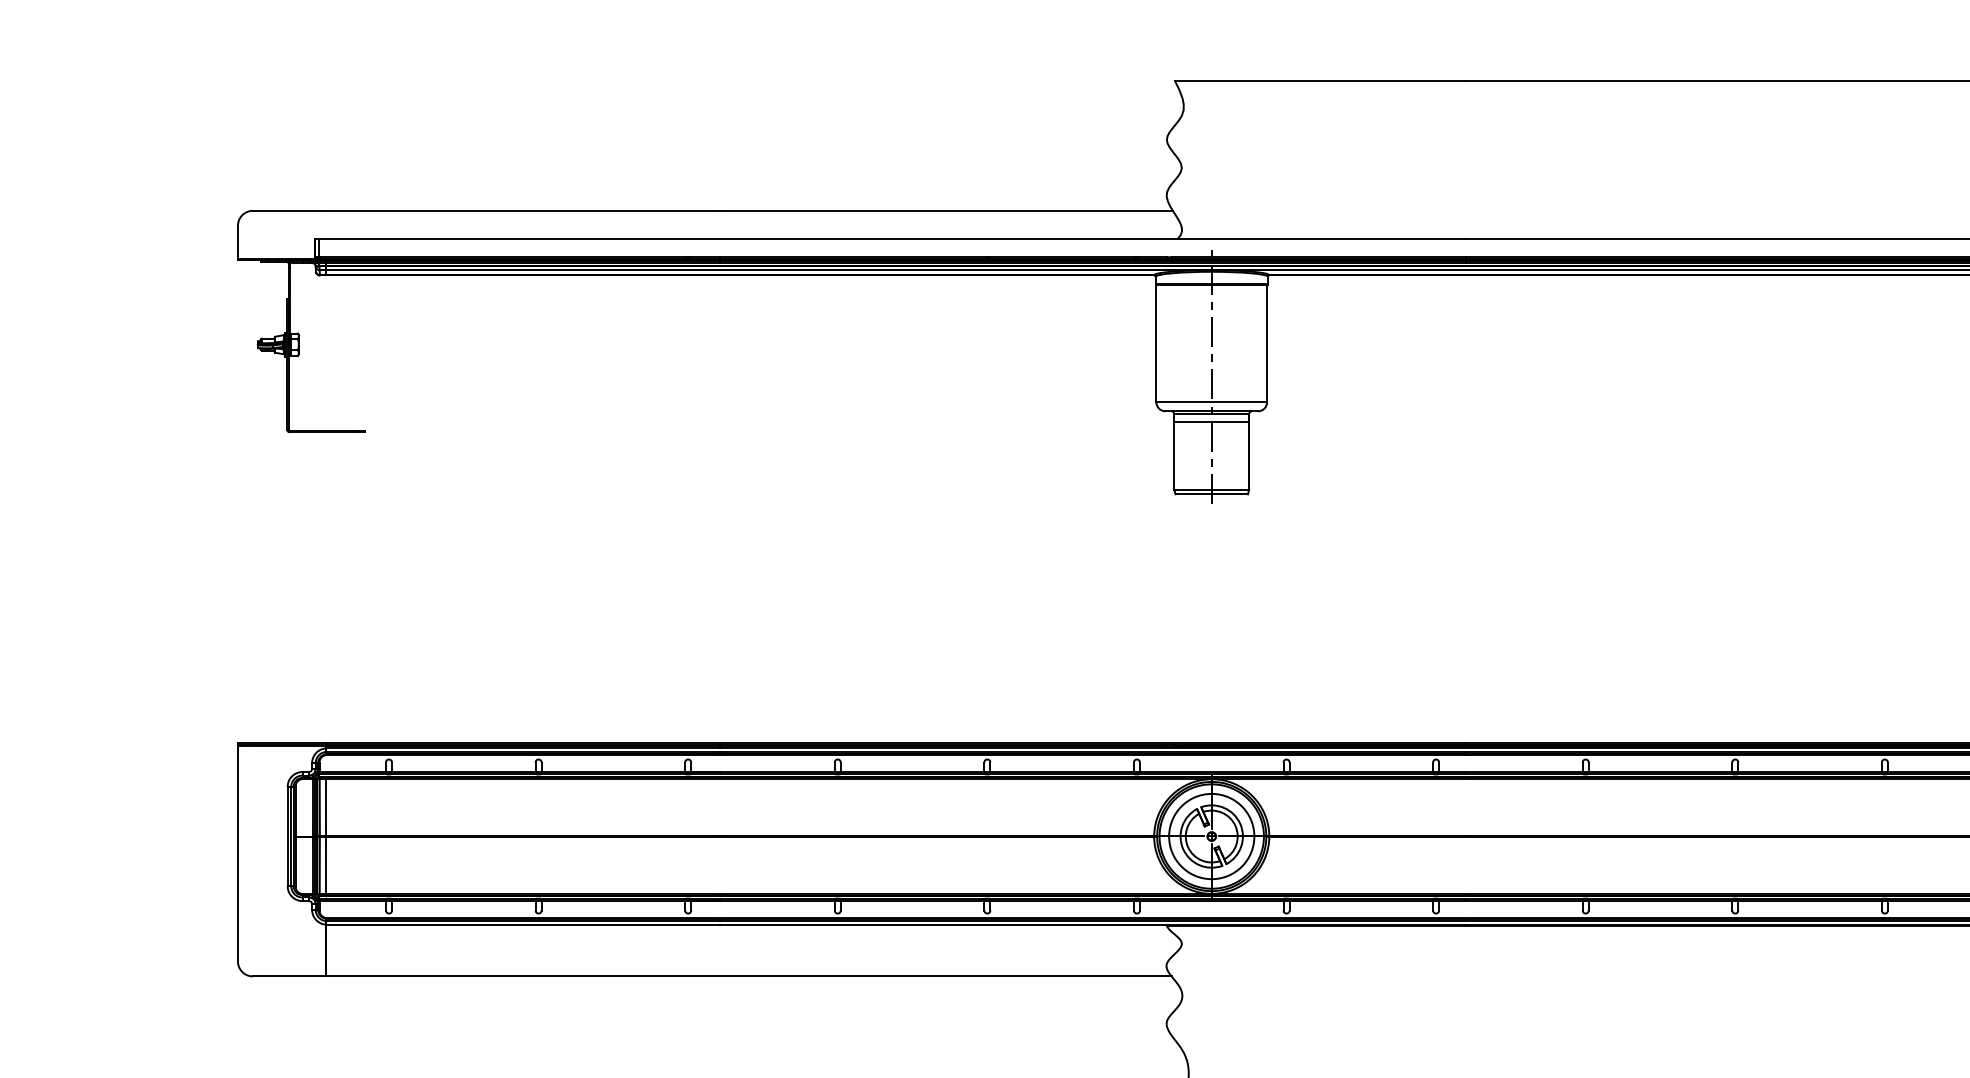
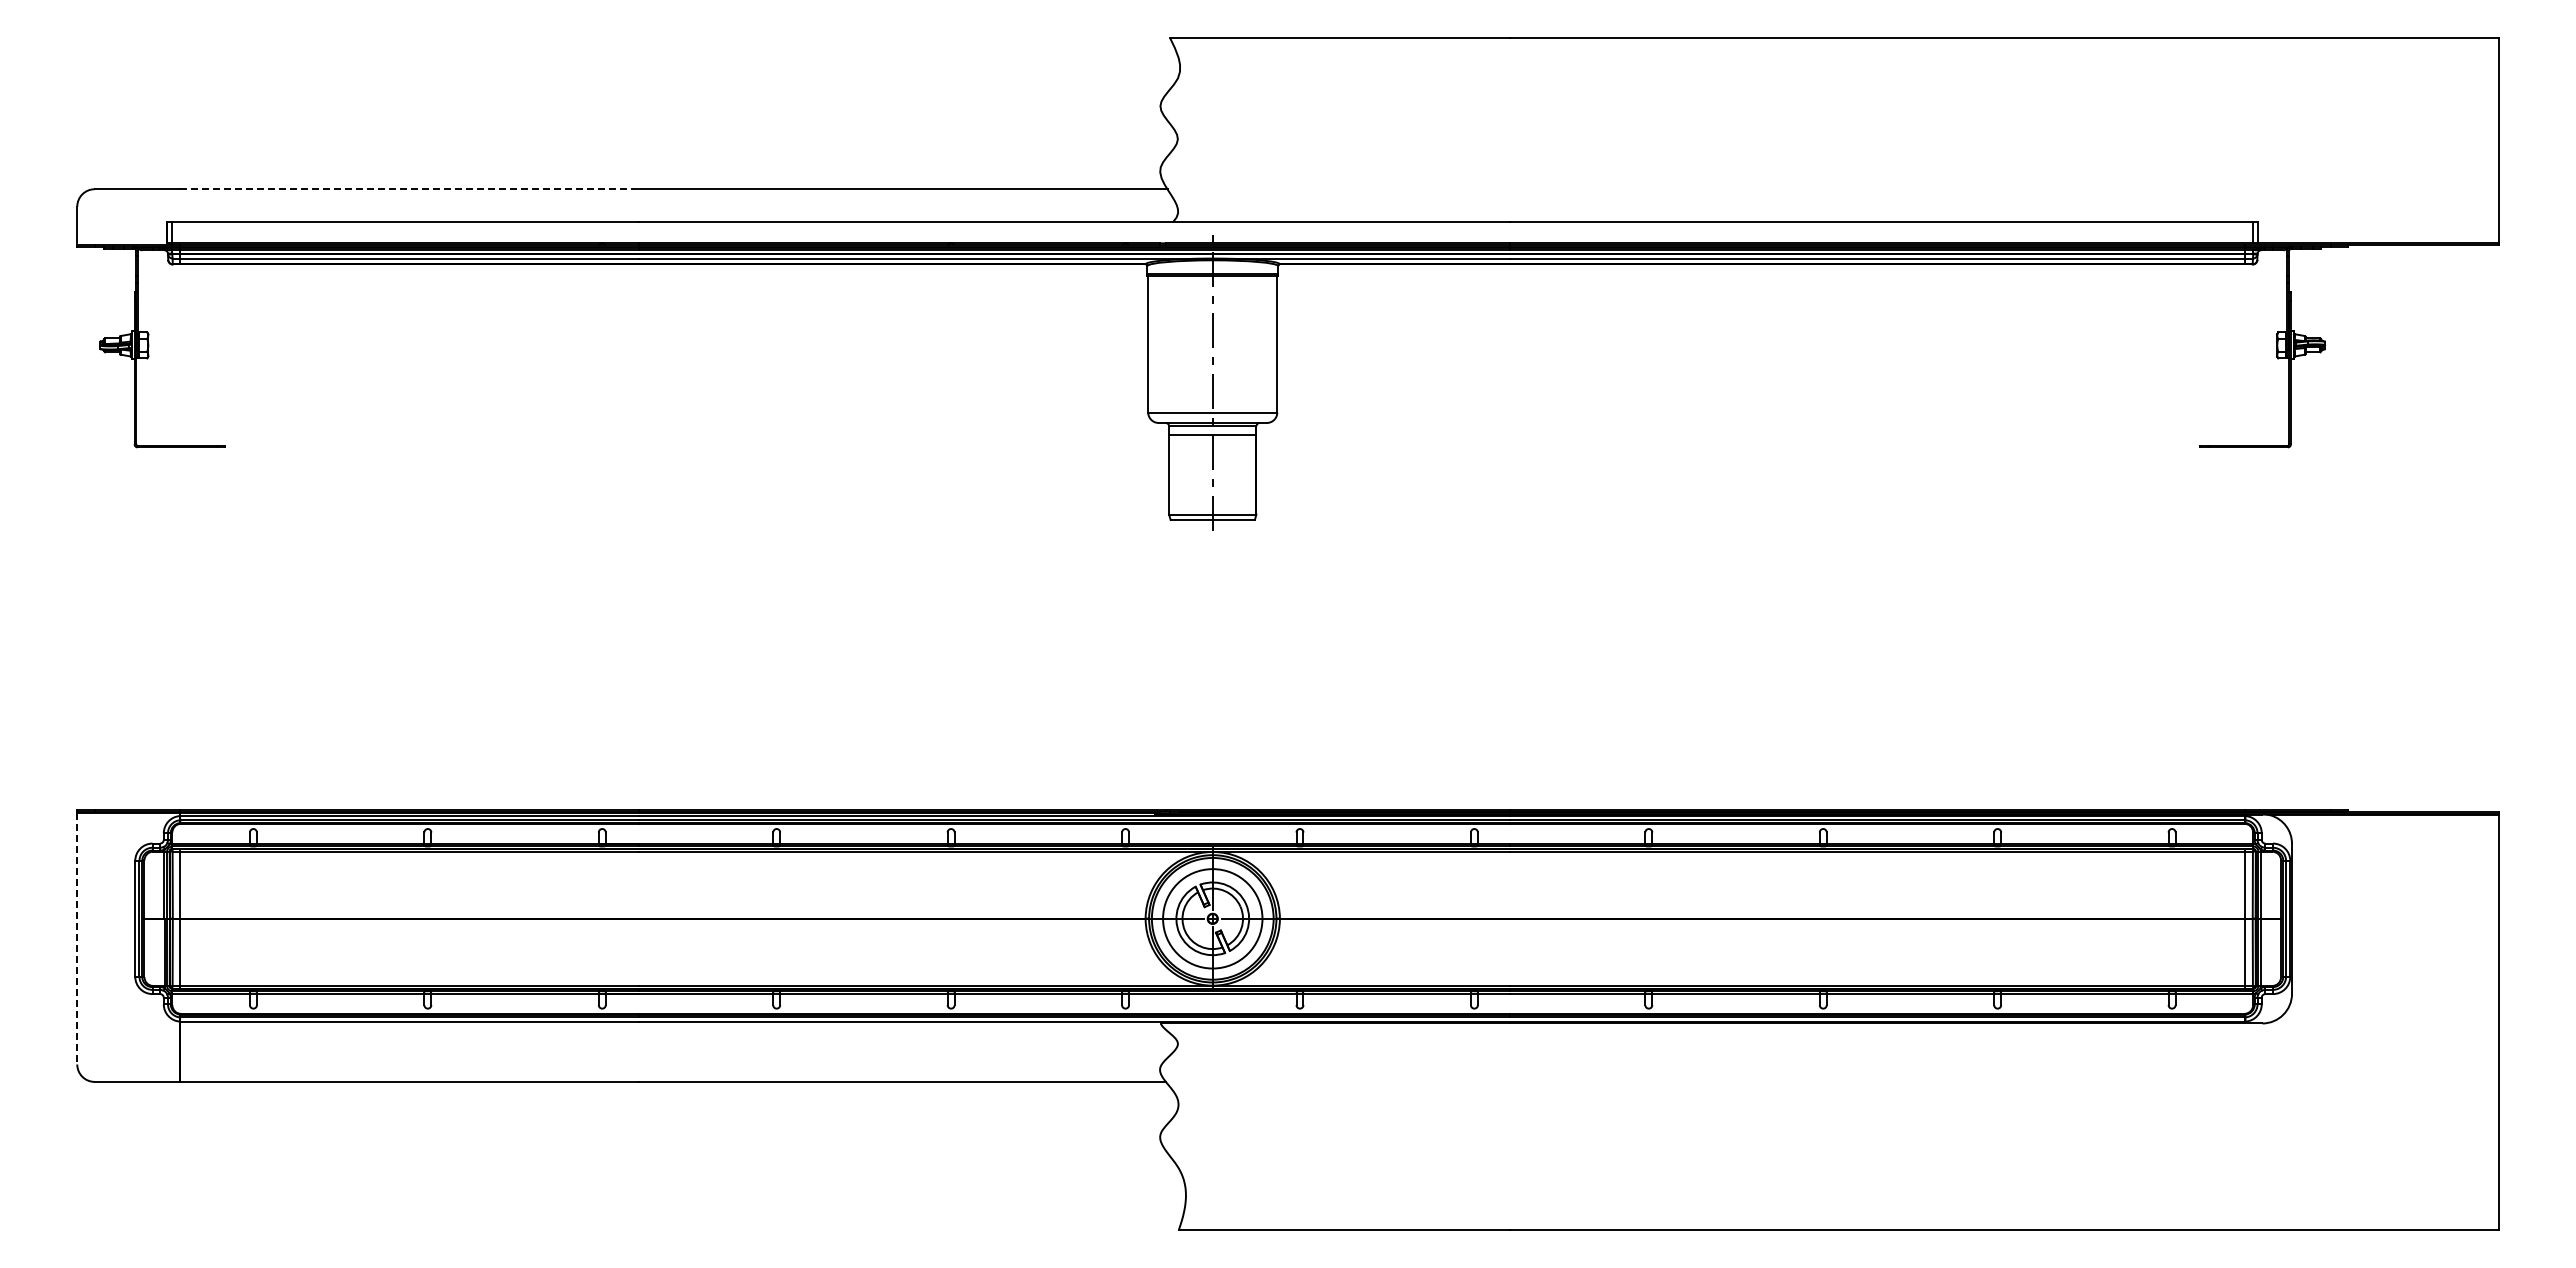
line: (522, 211) -> (409, 189), solid -> dashed
line: (238, 853) -> (77, 938), solid -> dashed

